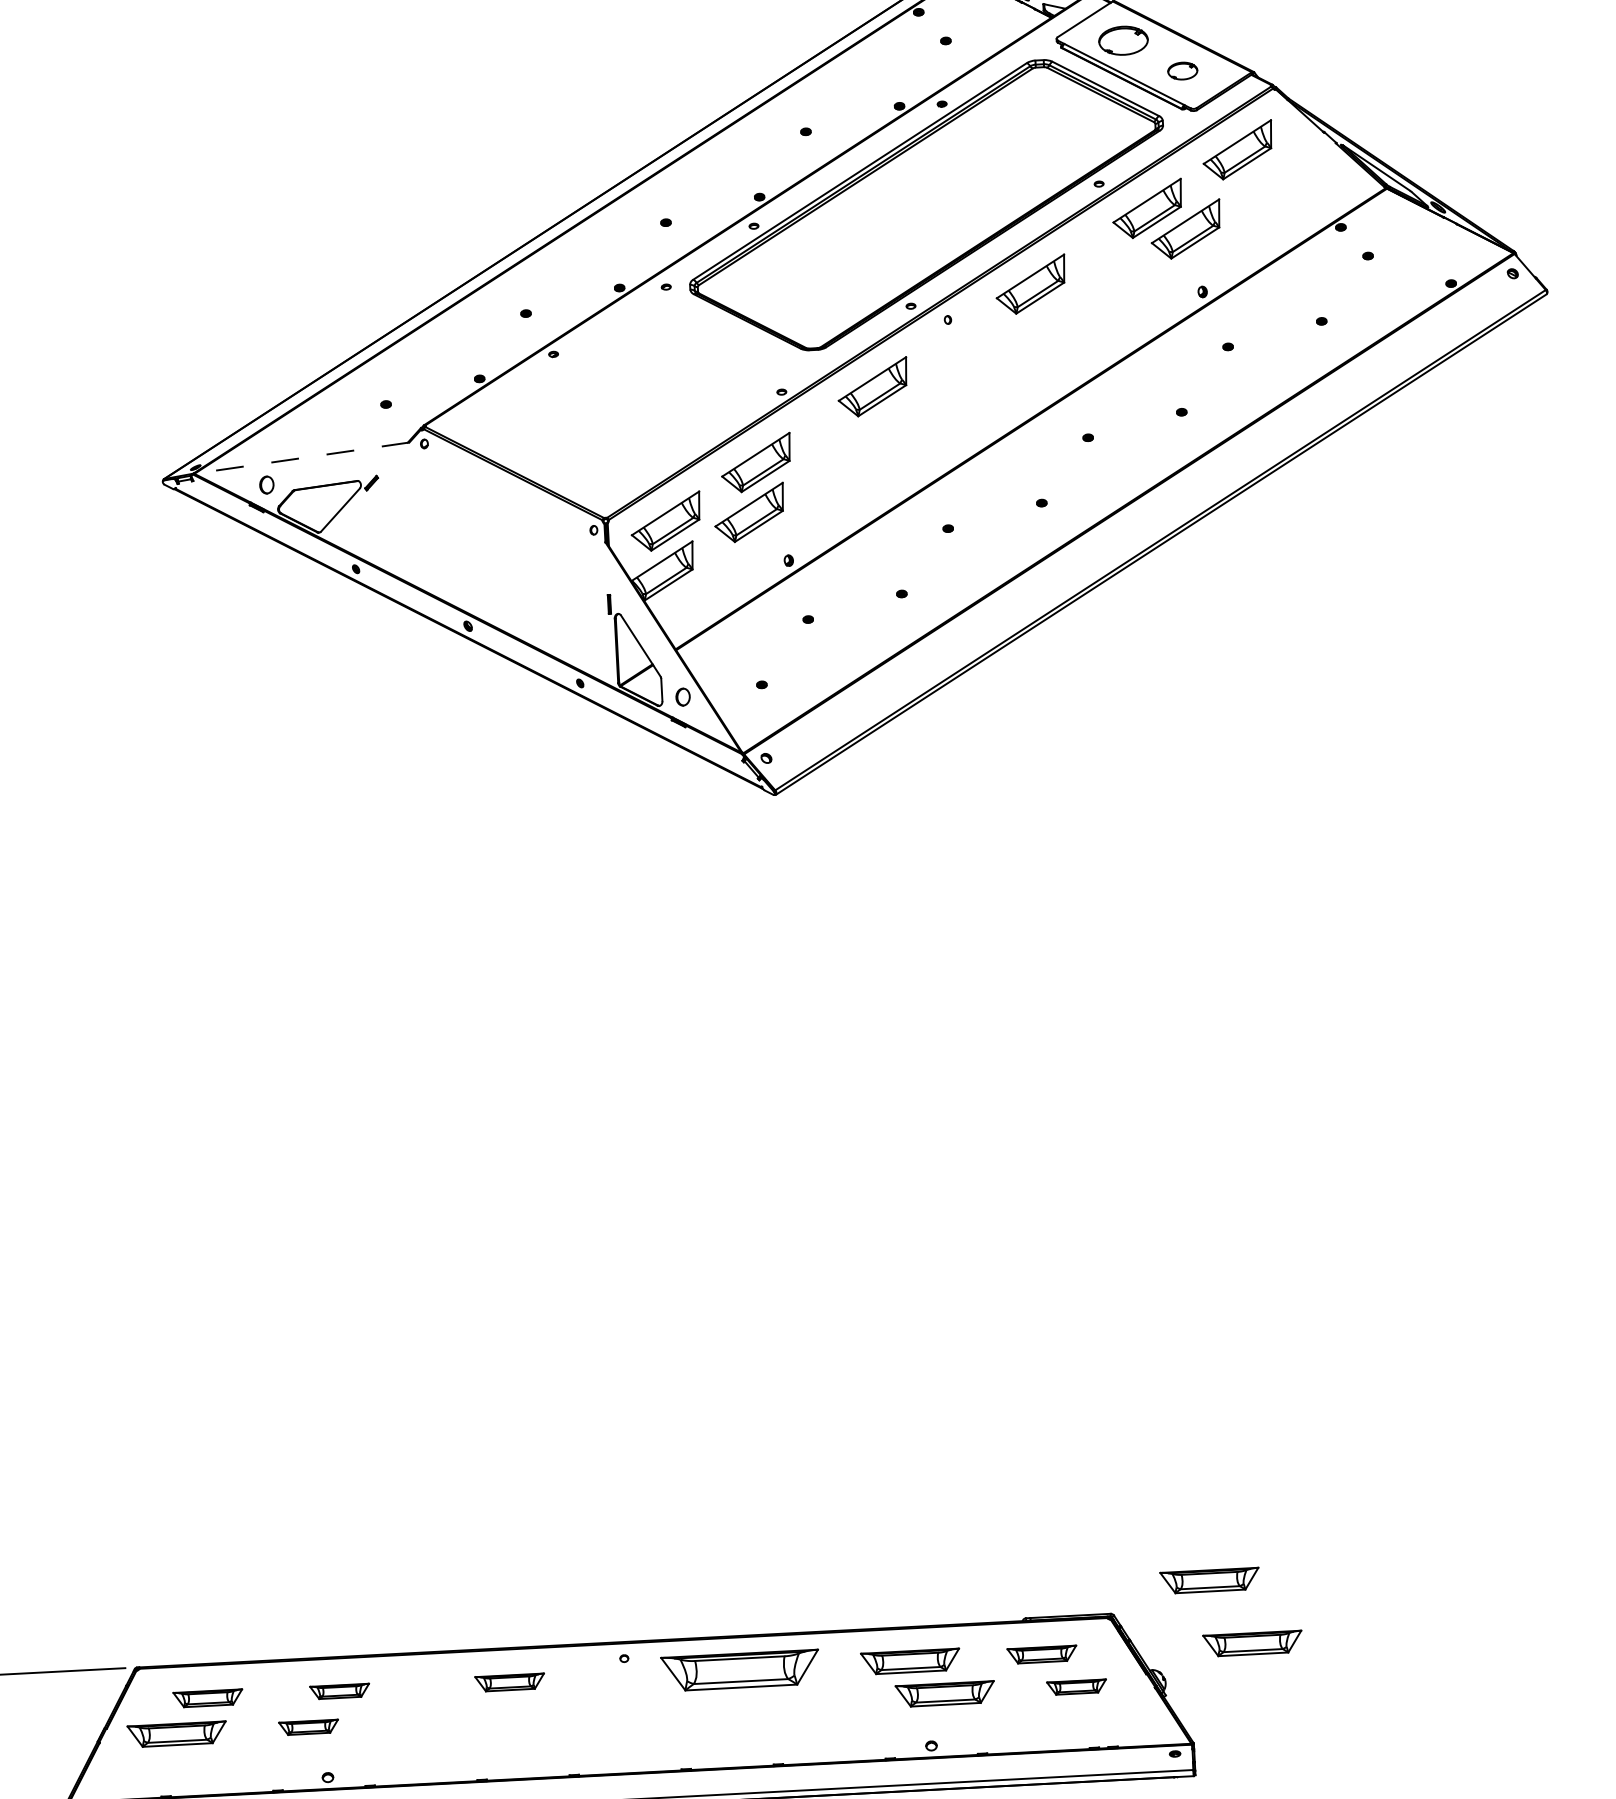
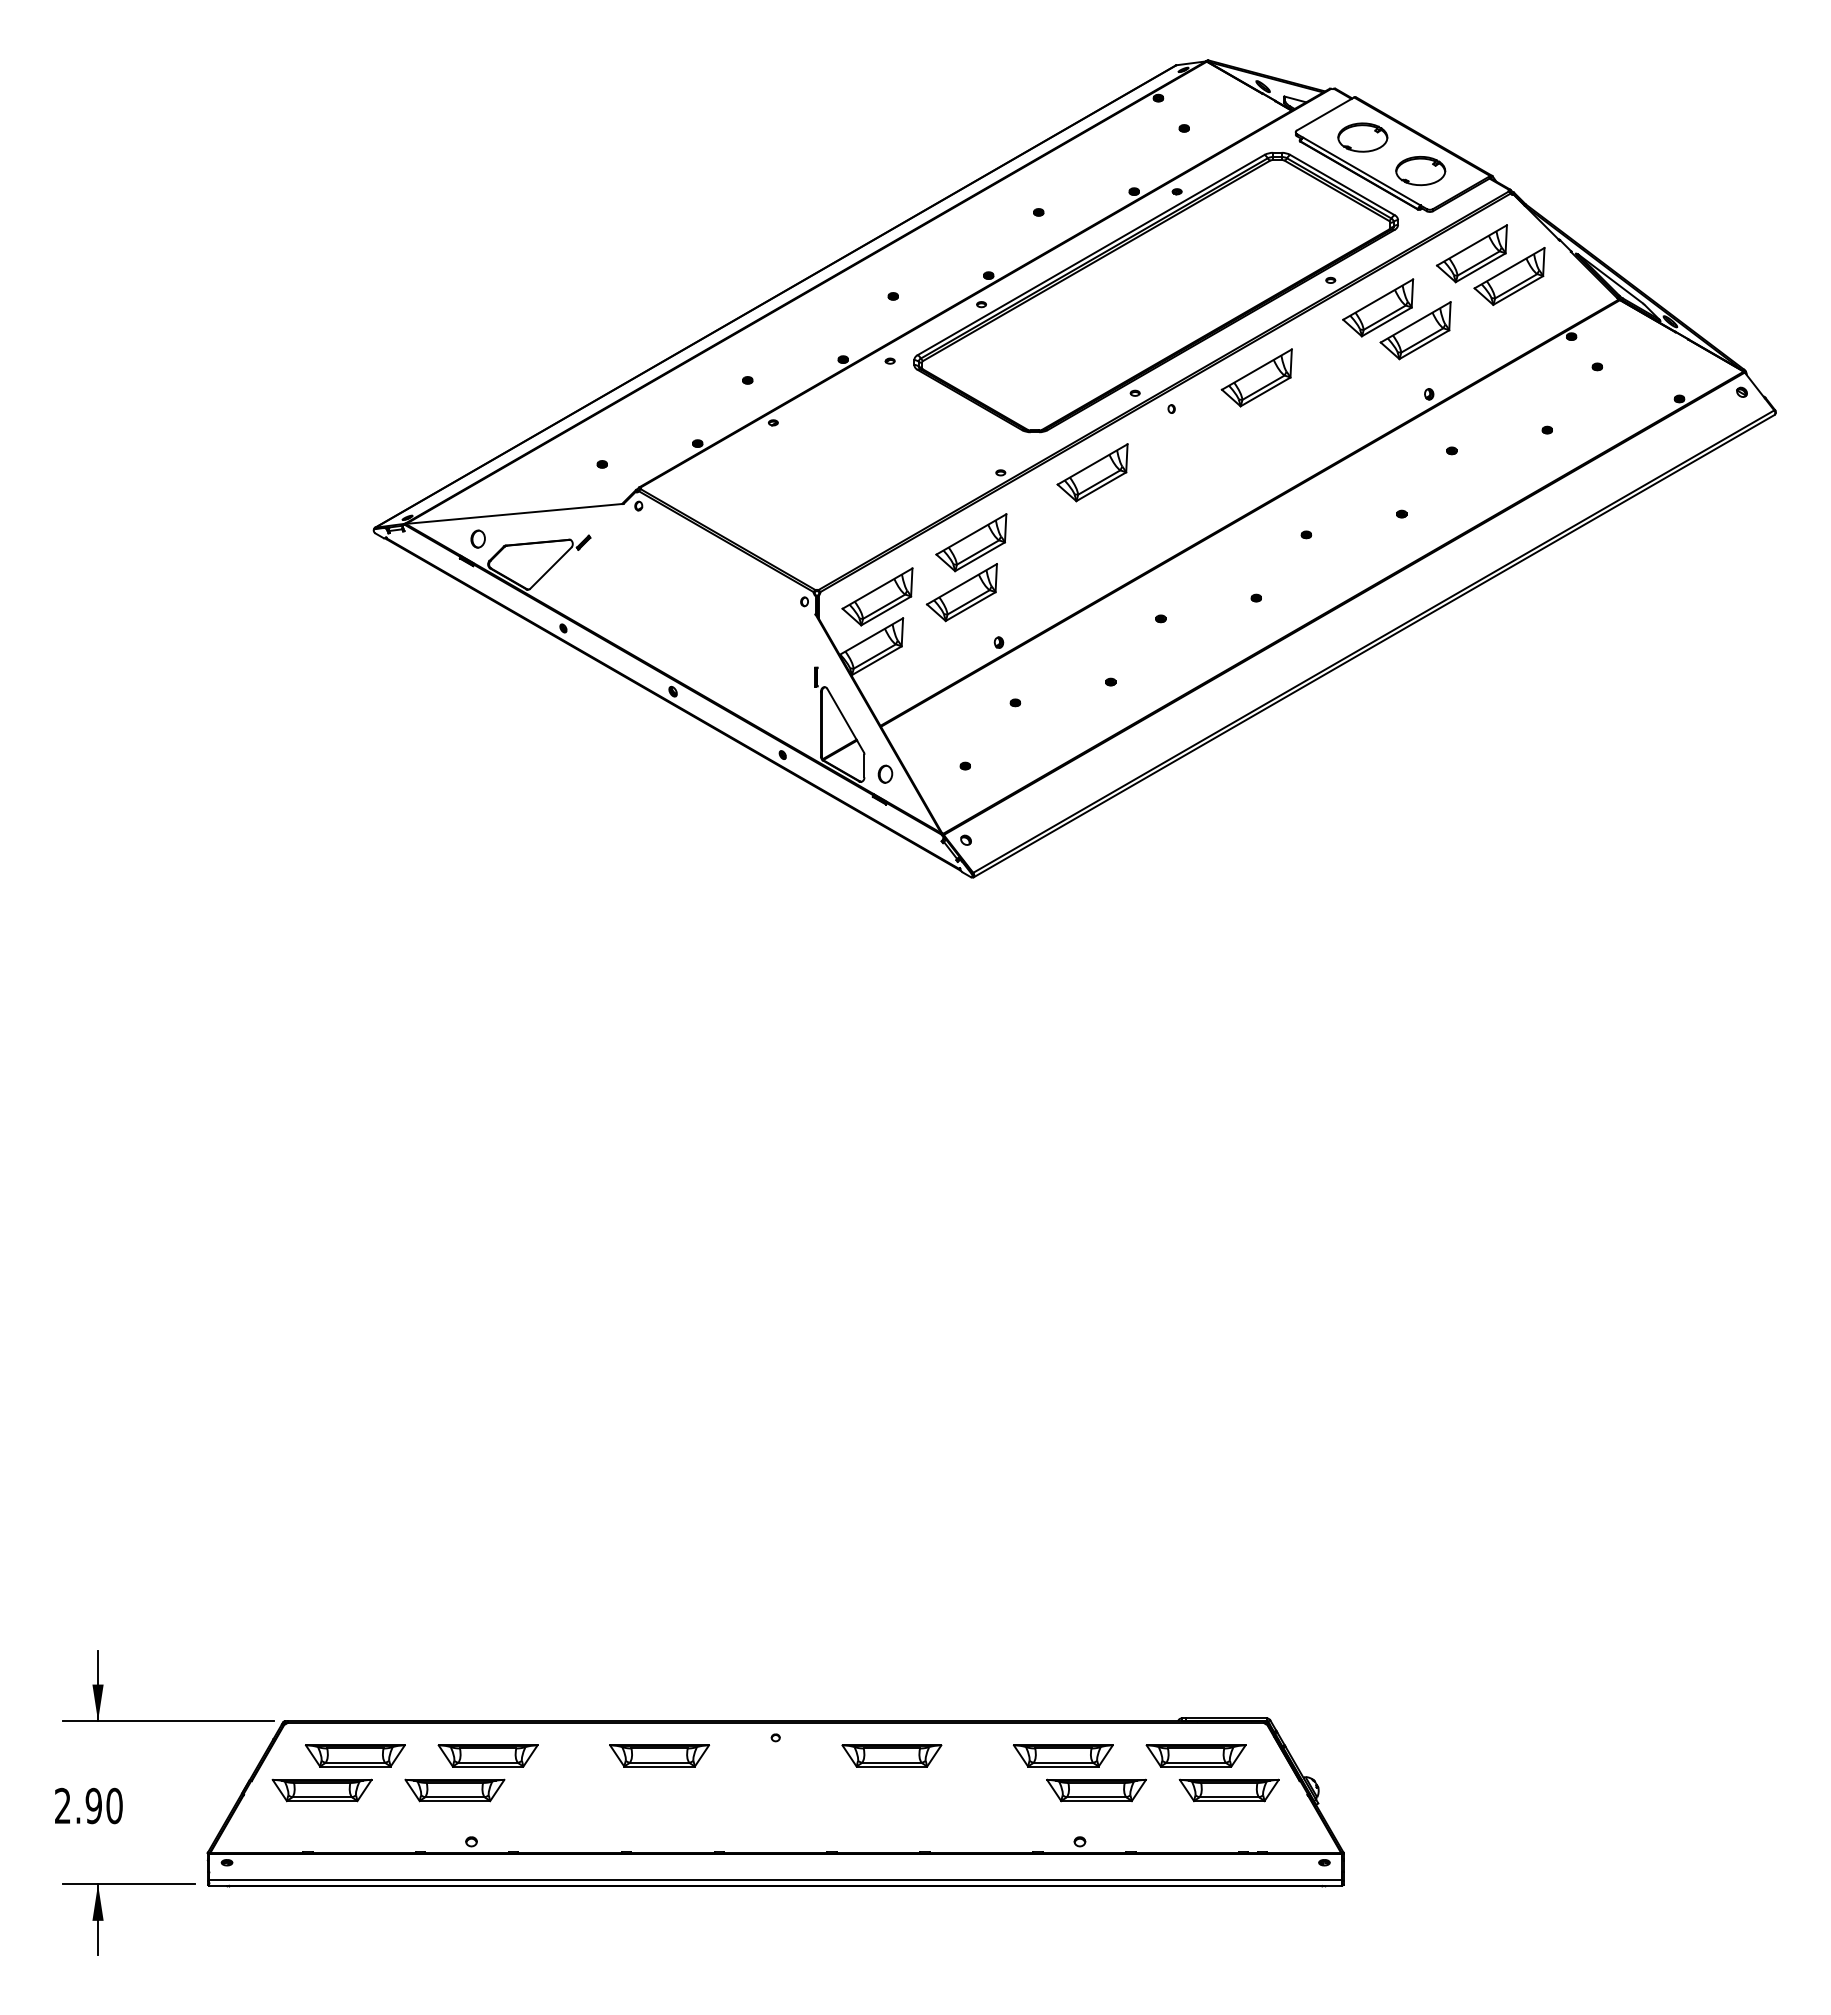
part: (1182, 71) -> (1420, 171), size x1.67
part: (1276, 170) -> (1509, 276), added
line: (301, 457) -> (514, 513), dashed -> solid
part: (1209, 1580) -> (1368, 1690), removed
part: (1251, 1643) -> (1407, 1755), removed
part: (1041, 1654) -> (1195, 1755), size x1.43
part: (740, 1670) -> (891, 1755), size x0.62
part: (509, 1682) -> (659, 1755), size x1.43
part: (1076, 1687) -> (1228, 1790), size x1.67
part: (339, 1691) -> (487, 1755), size x1.67
part: (207, 1698) -> (354, 1755), size x1.43
part: (308, 1727) -> (454, 1790), size x1.67

